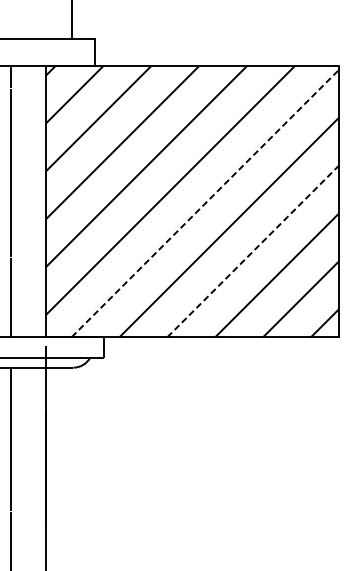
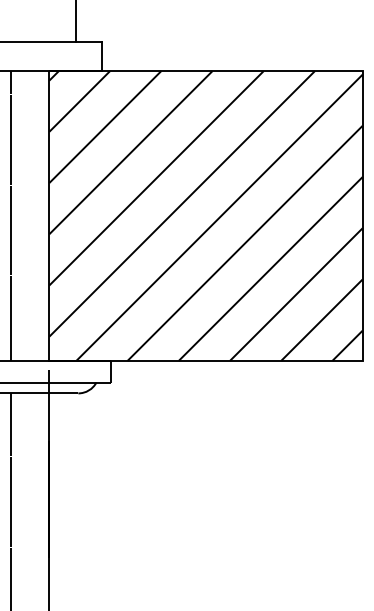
line: (205, 203) -> (219, 217), dashed -> solid
line: (253, 250) -> (270, 268), dashed -> solid

